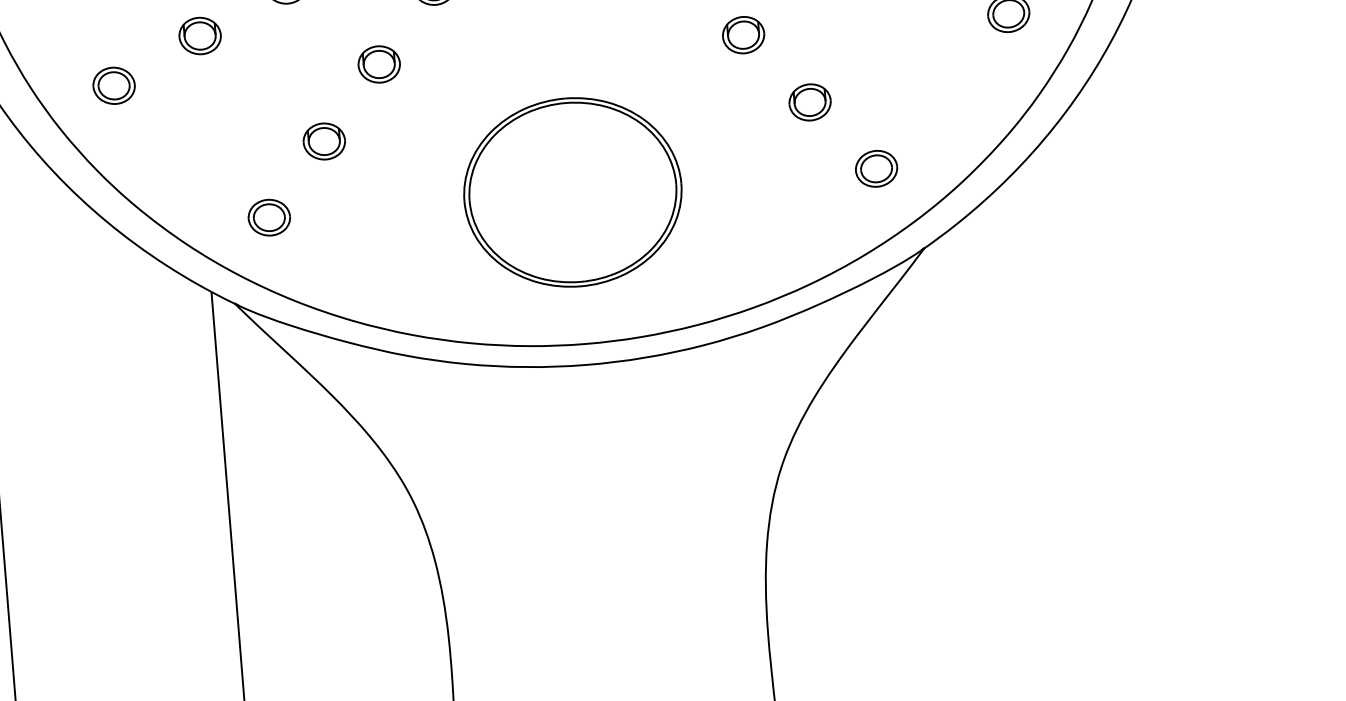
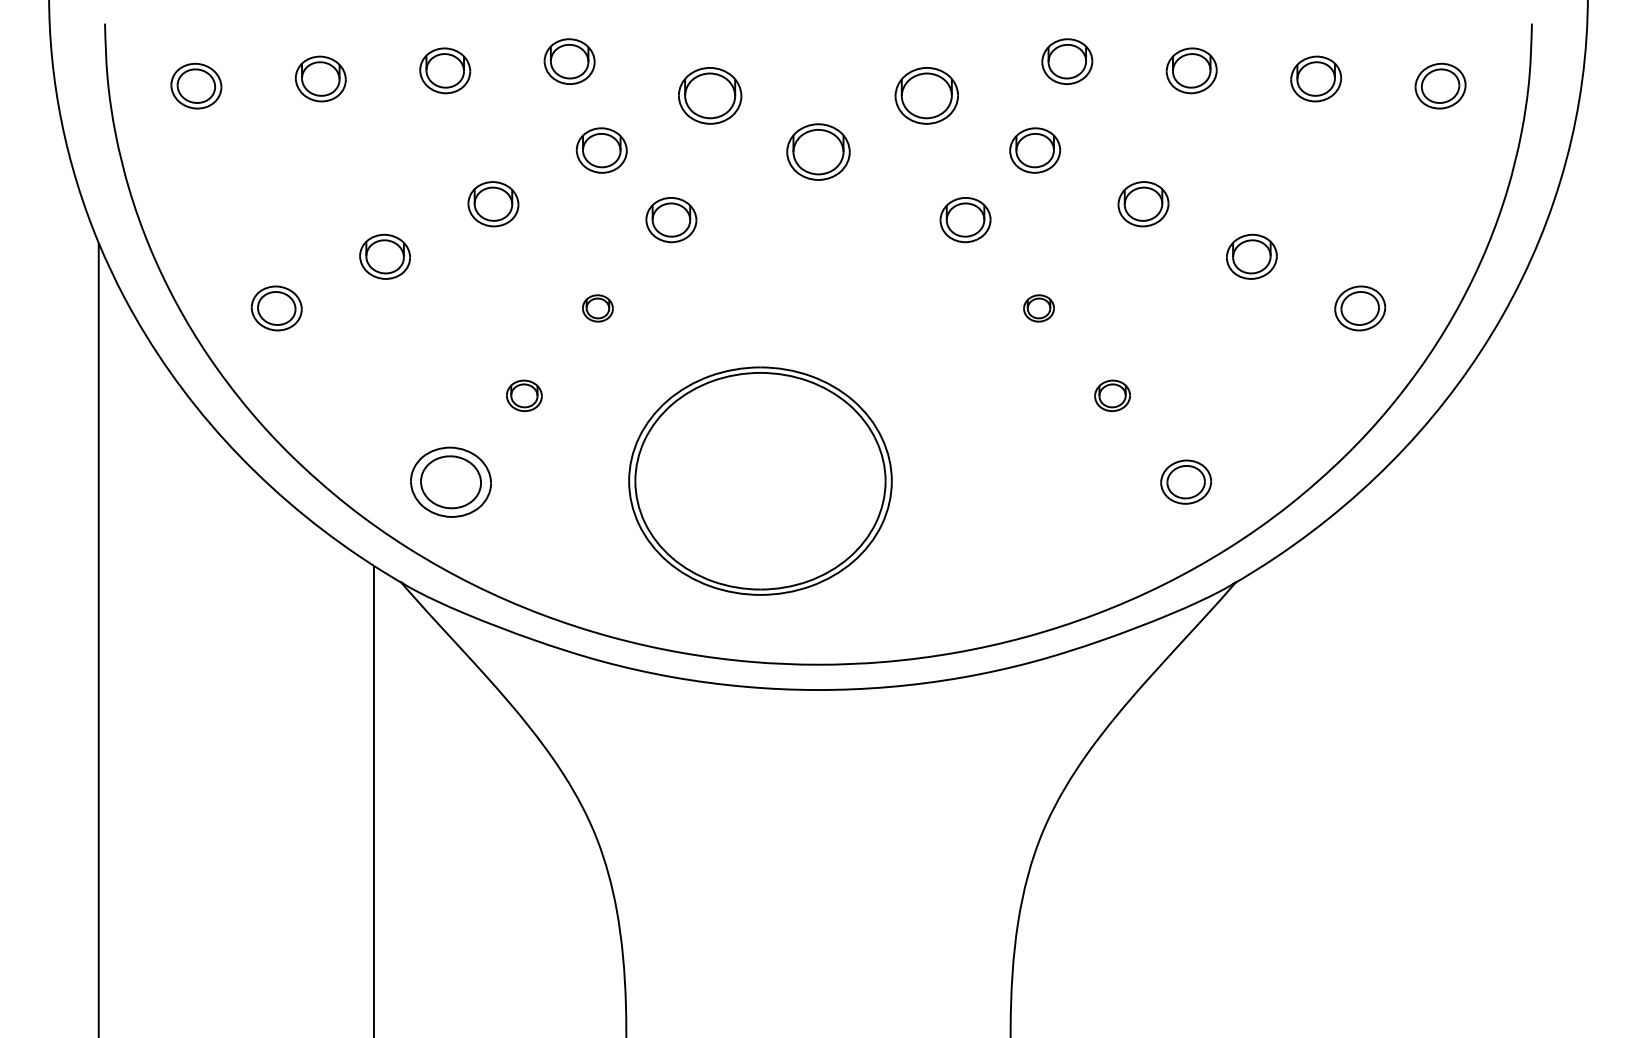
part: (743, 35) -> (1038, 308), size x0.6
part: (378, 64) -> (597, 308), size x0.6
part: (809, 102) -> (1112, 395), size x0.7
part: (324, 141) -> (524, 395), size x0.7
part: (572, 191) -> (760, 480), moved
part: (269, 217) -> (450, 481), size x1.6

